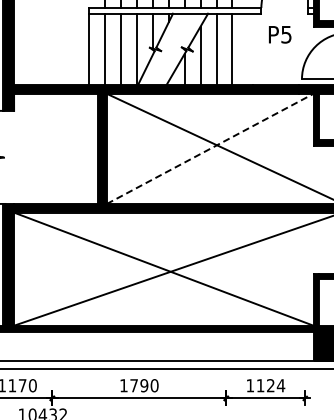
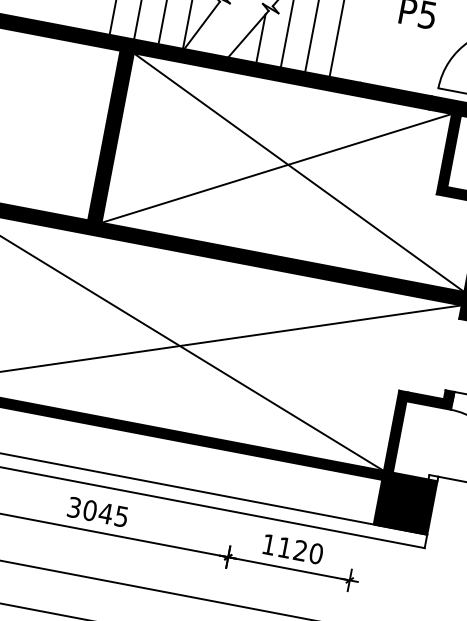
line: (210, 148) -> (277, 167), dashed -> solid
text: (139, 385) -> (98, 511), 1790 -> 3045
text: (280, 385) -> (315, 553), 1124 -> 1120

